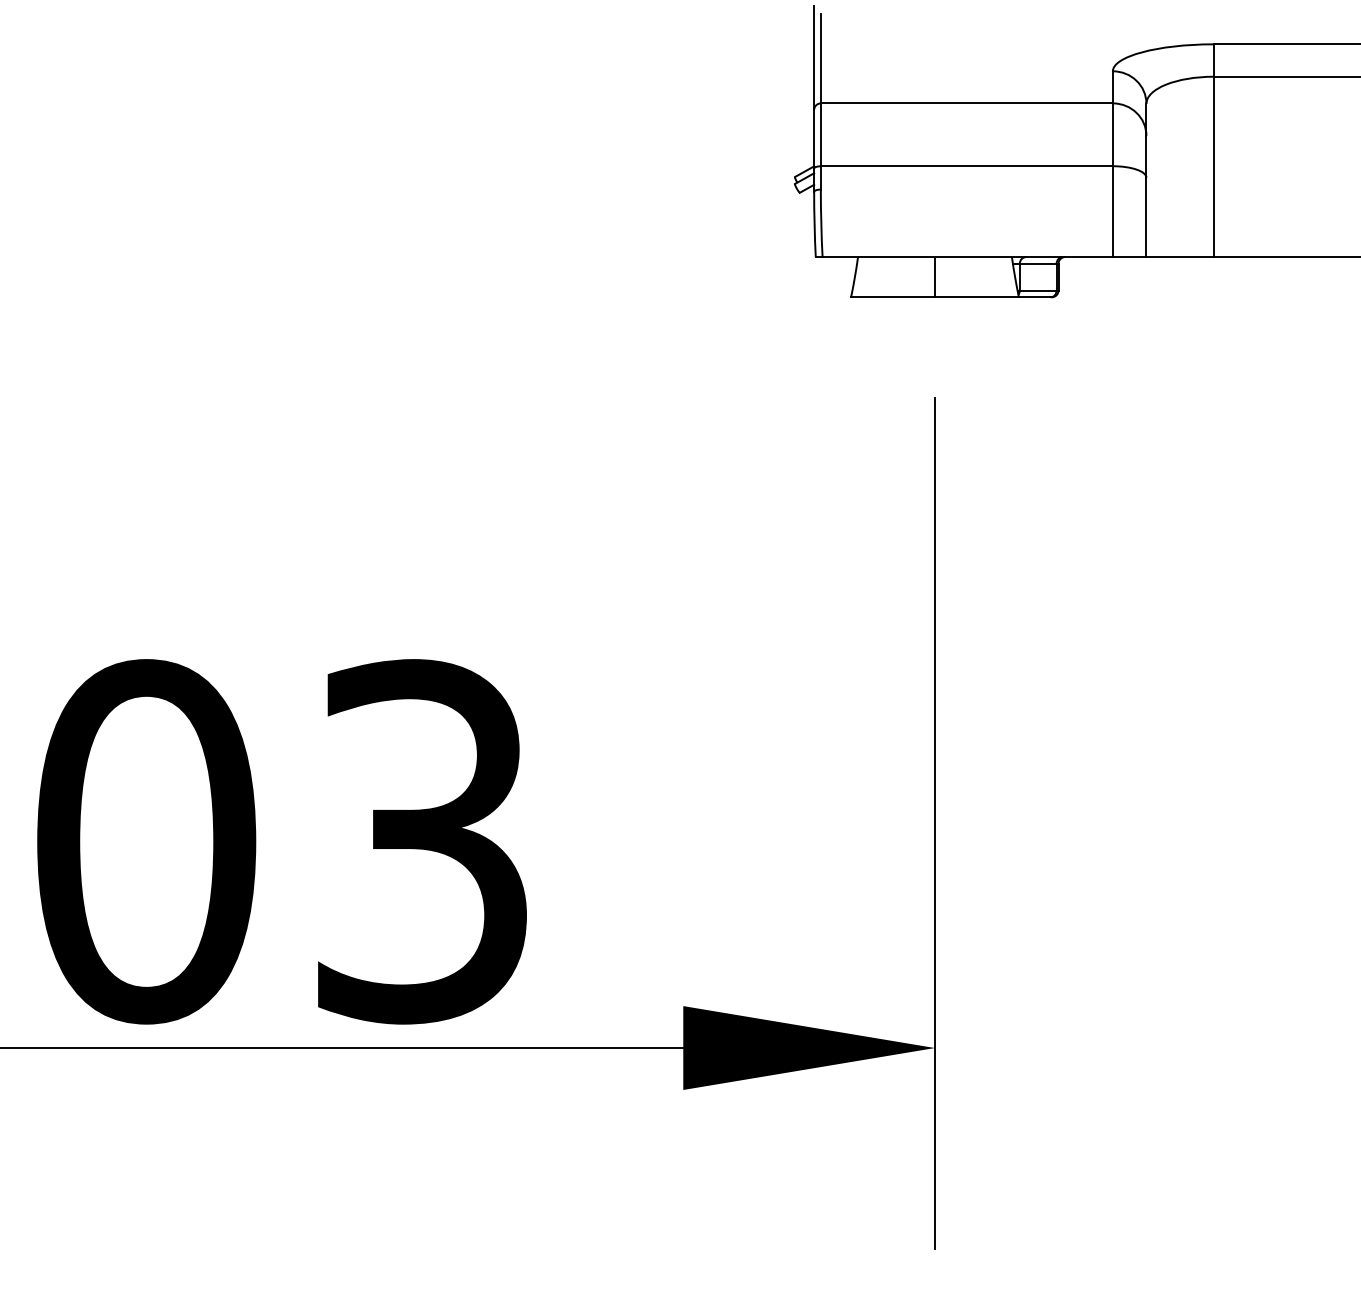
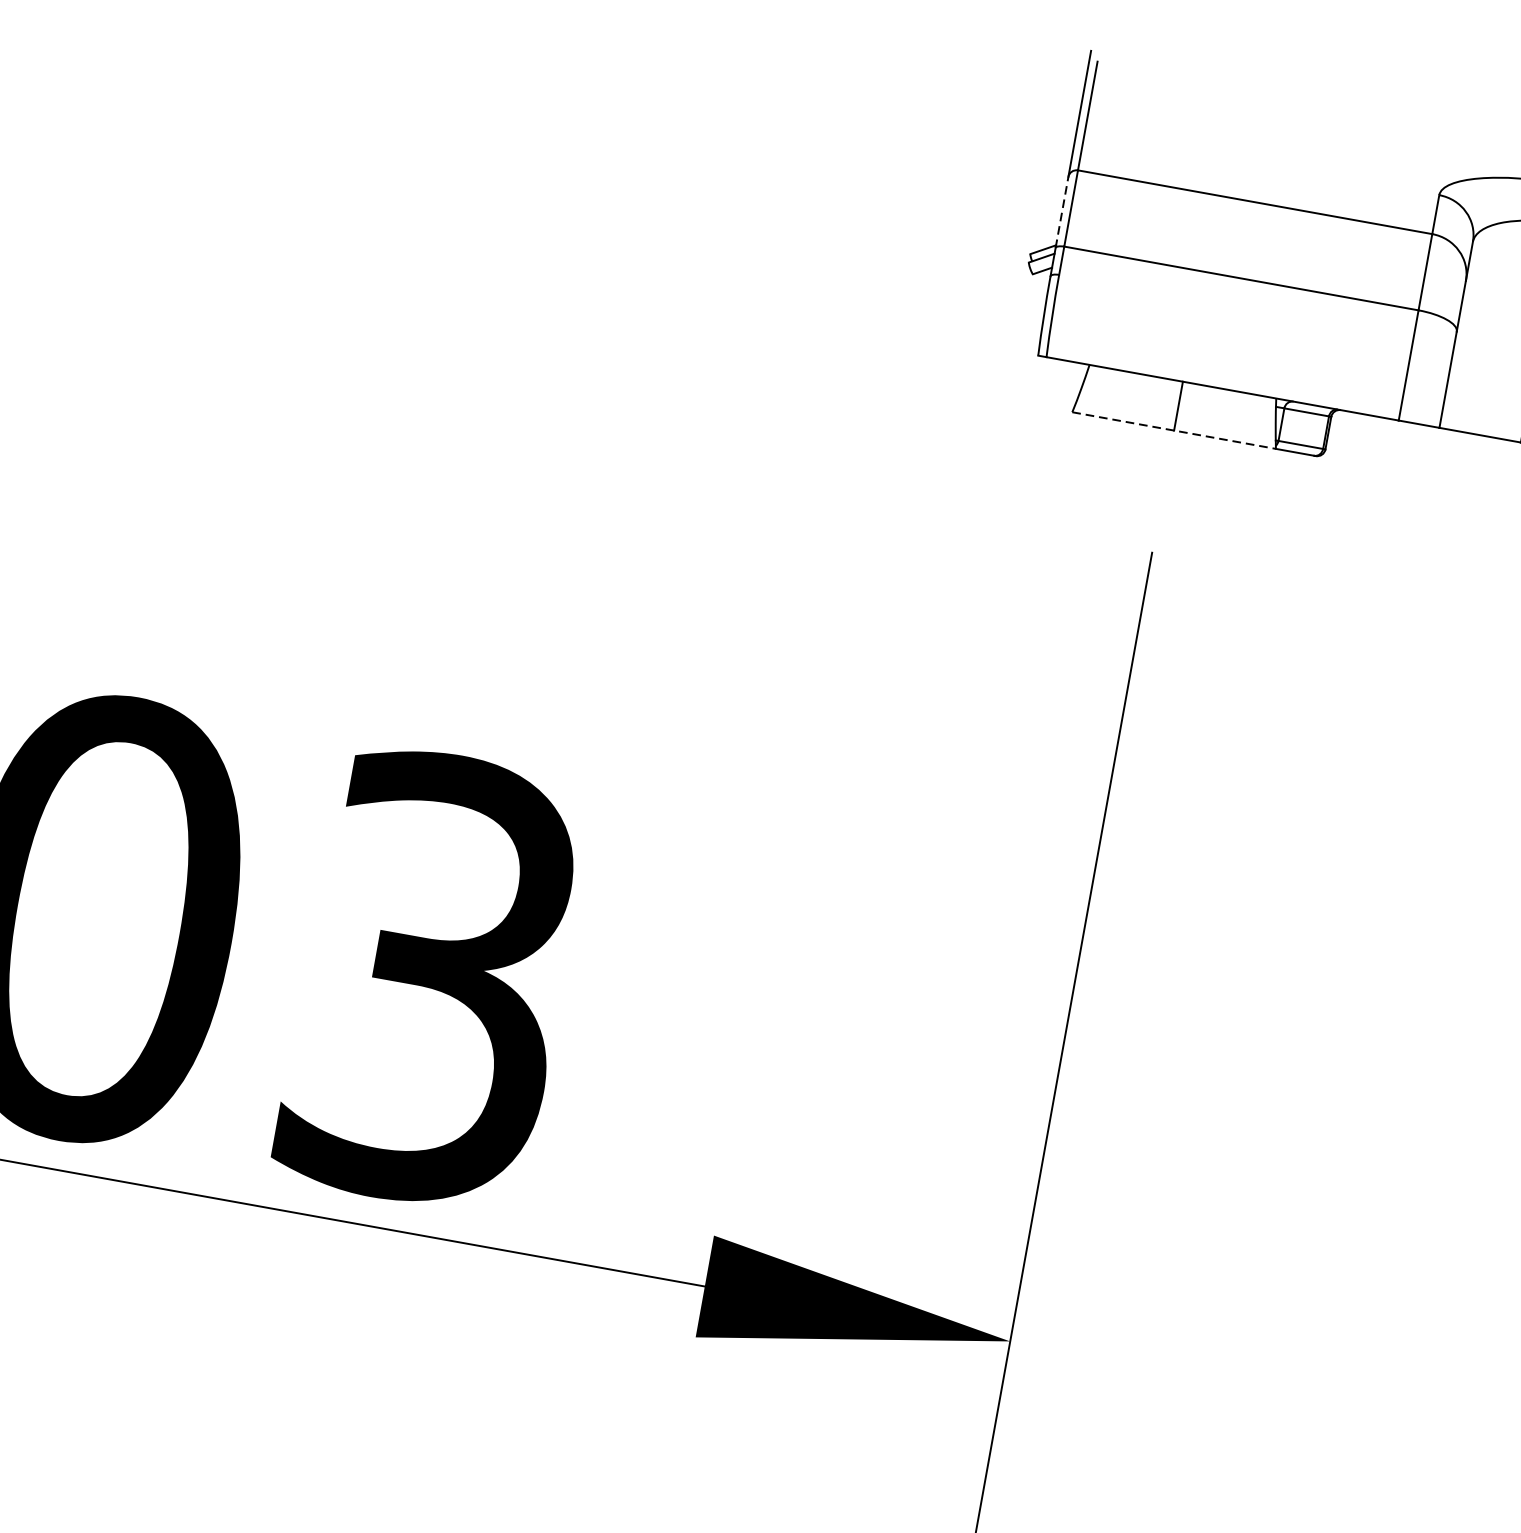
line: (814, 138) -> (1062, 211), solid -> dashed
line: (934, 297) -> (1173, 430), solid -> dashed

